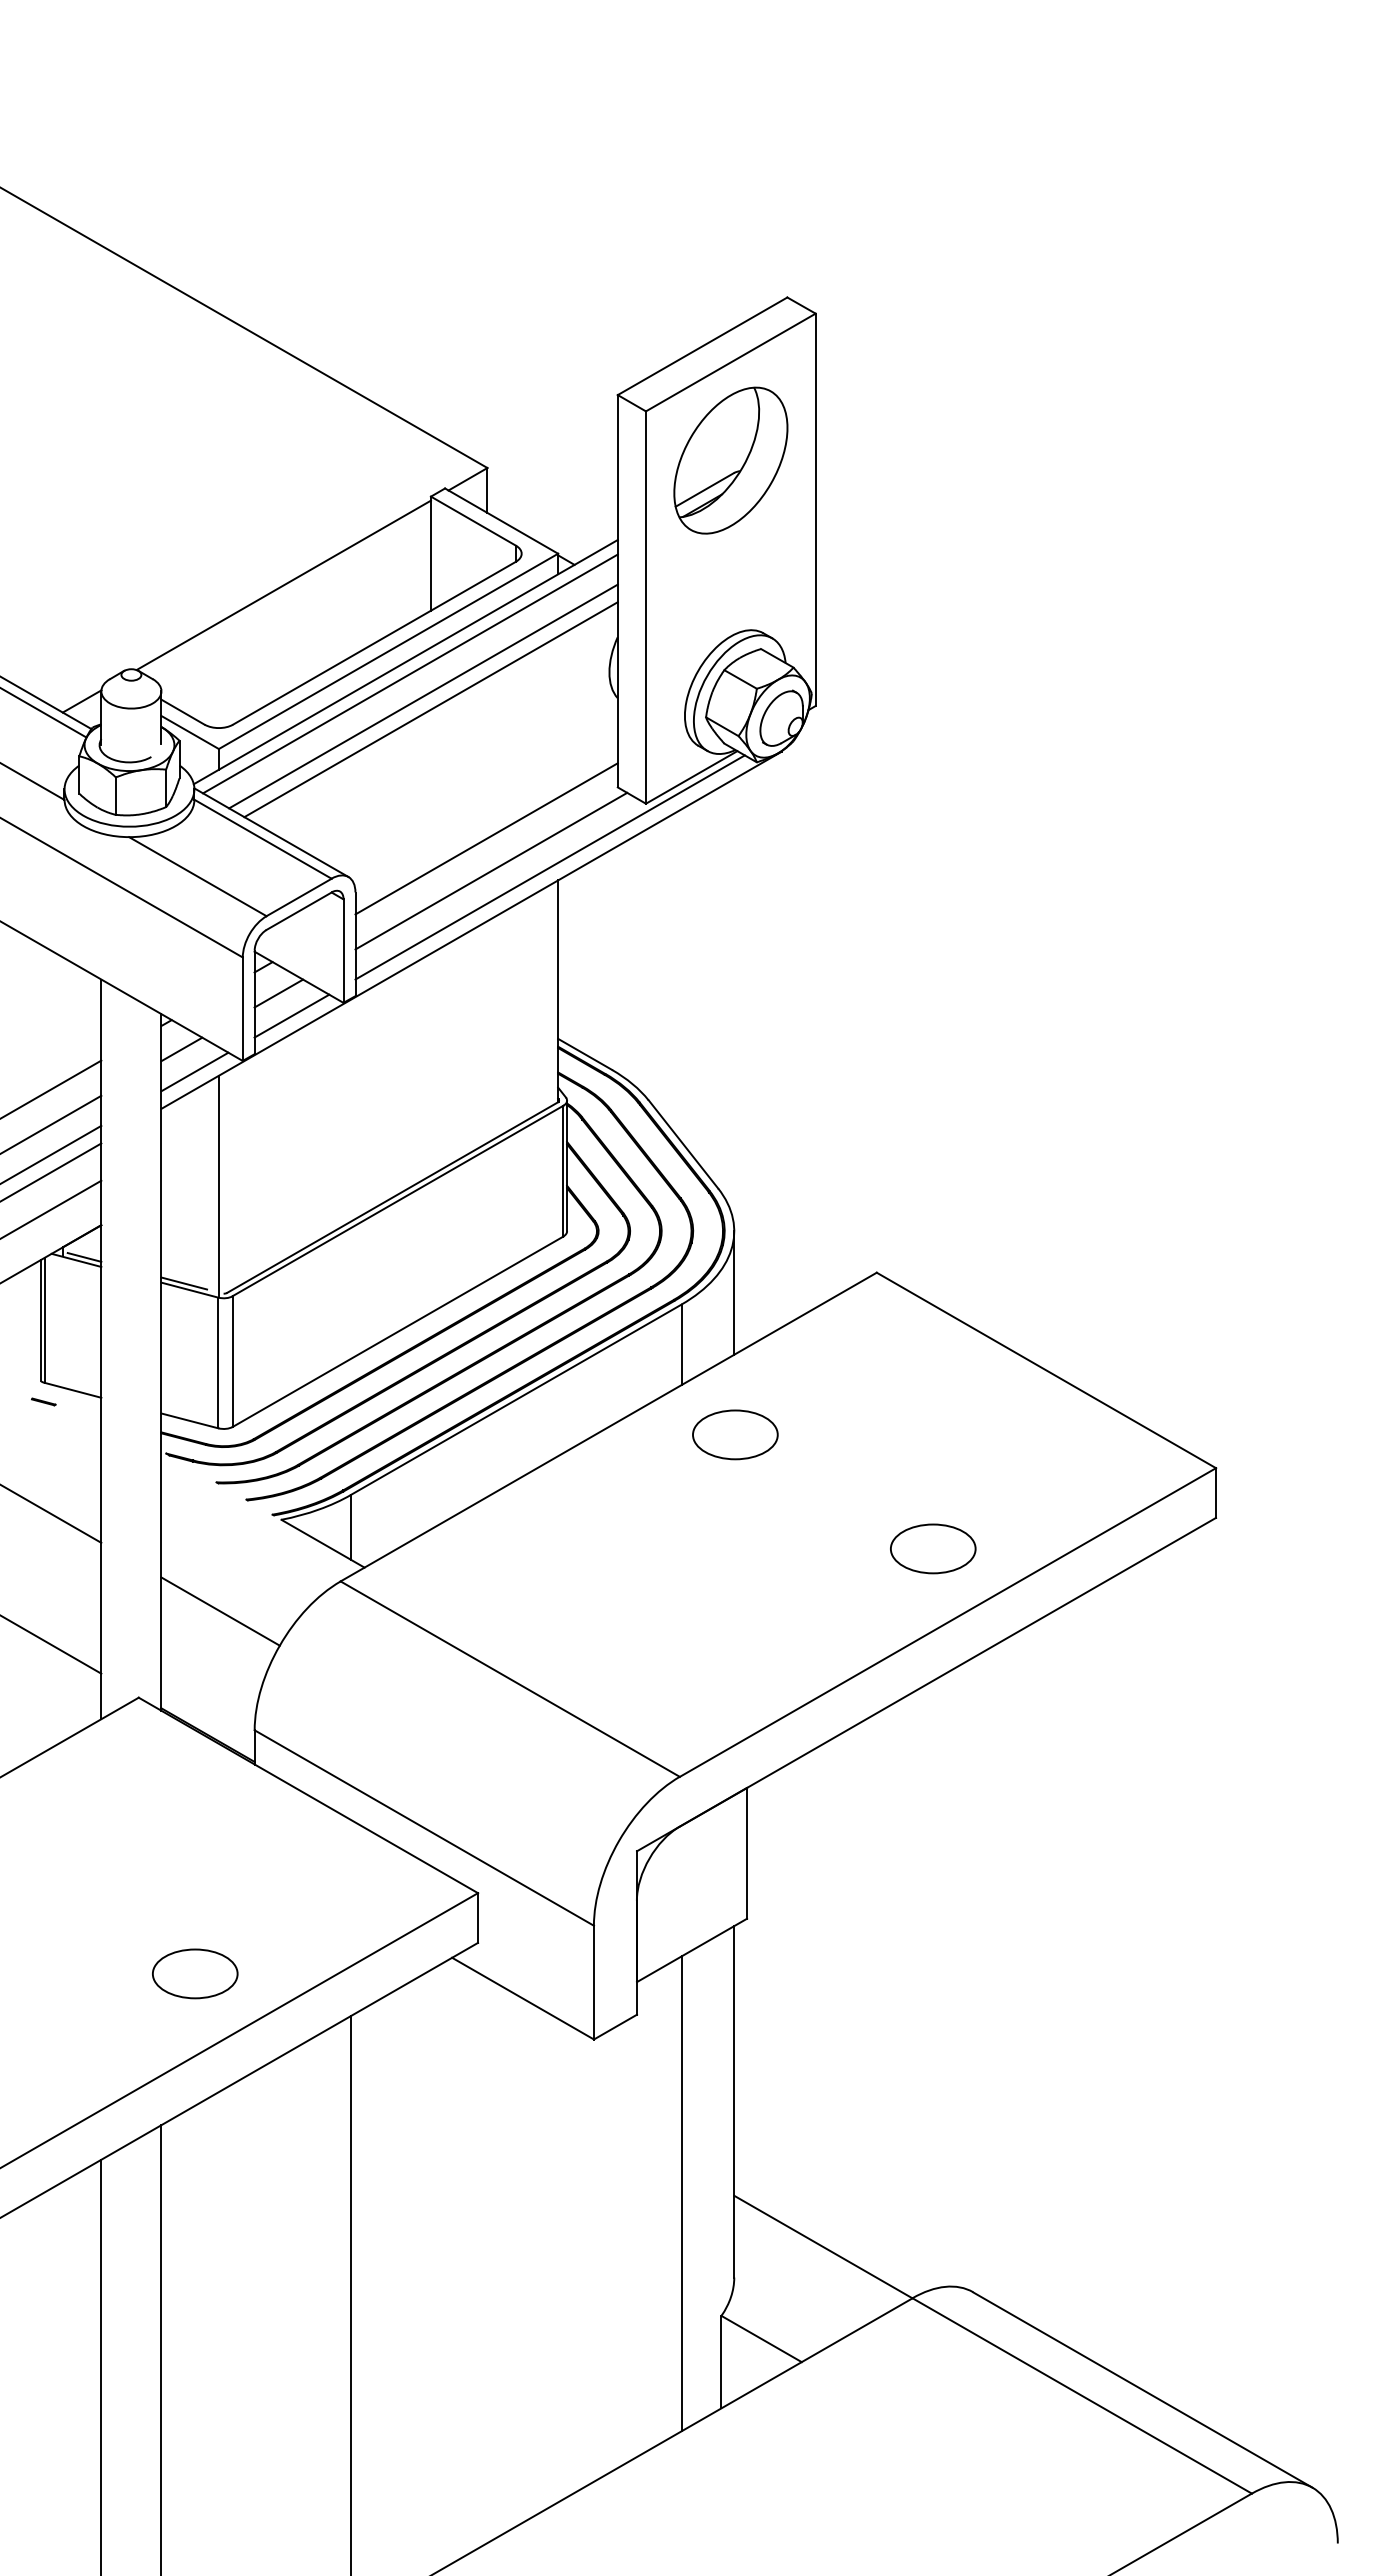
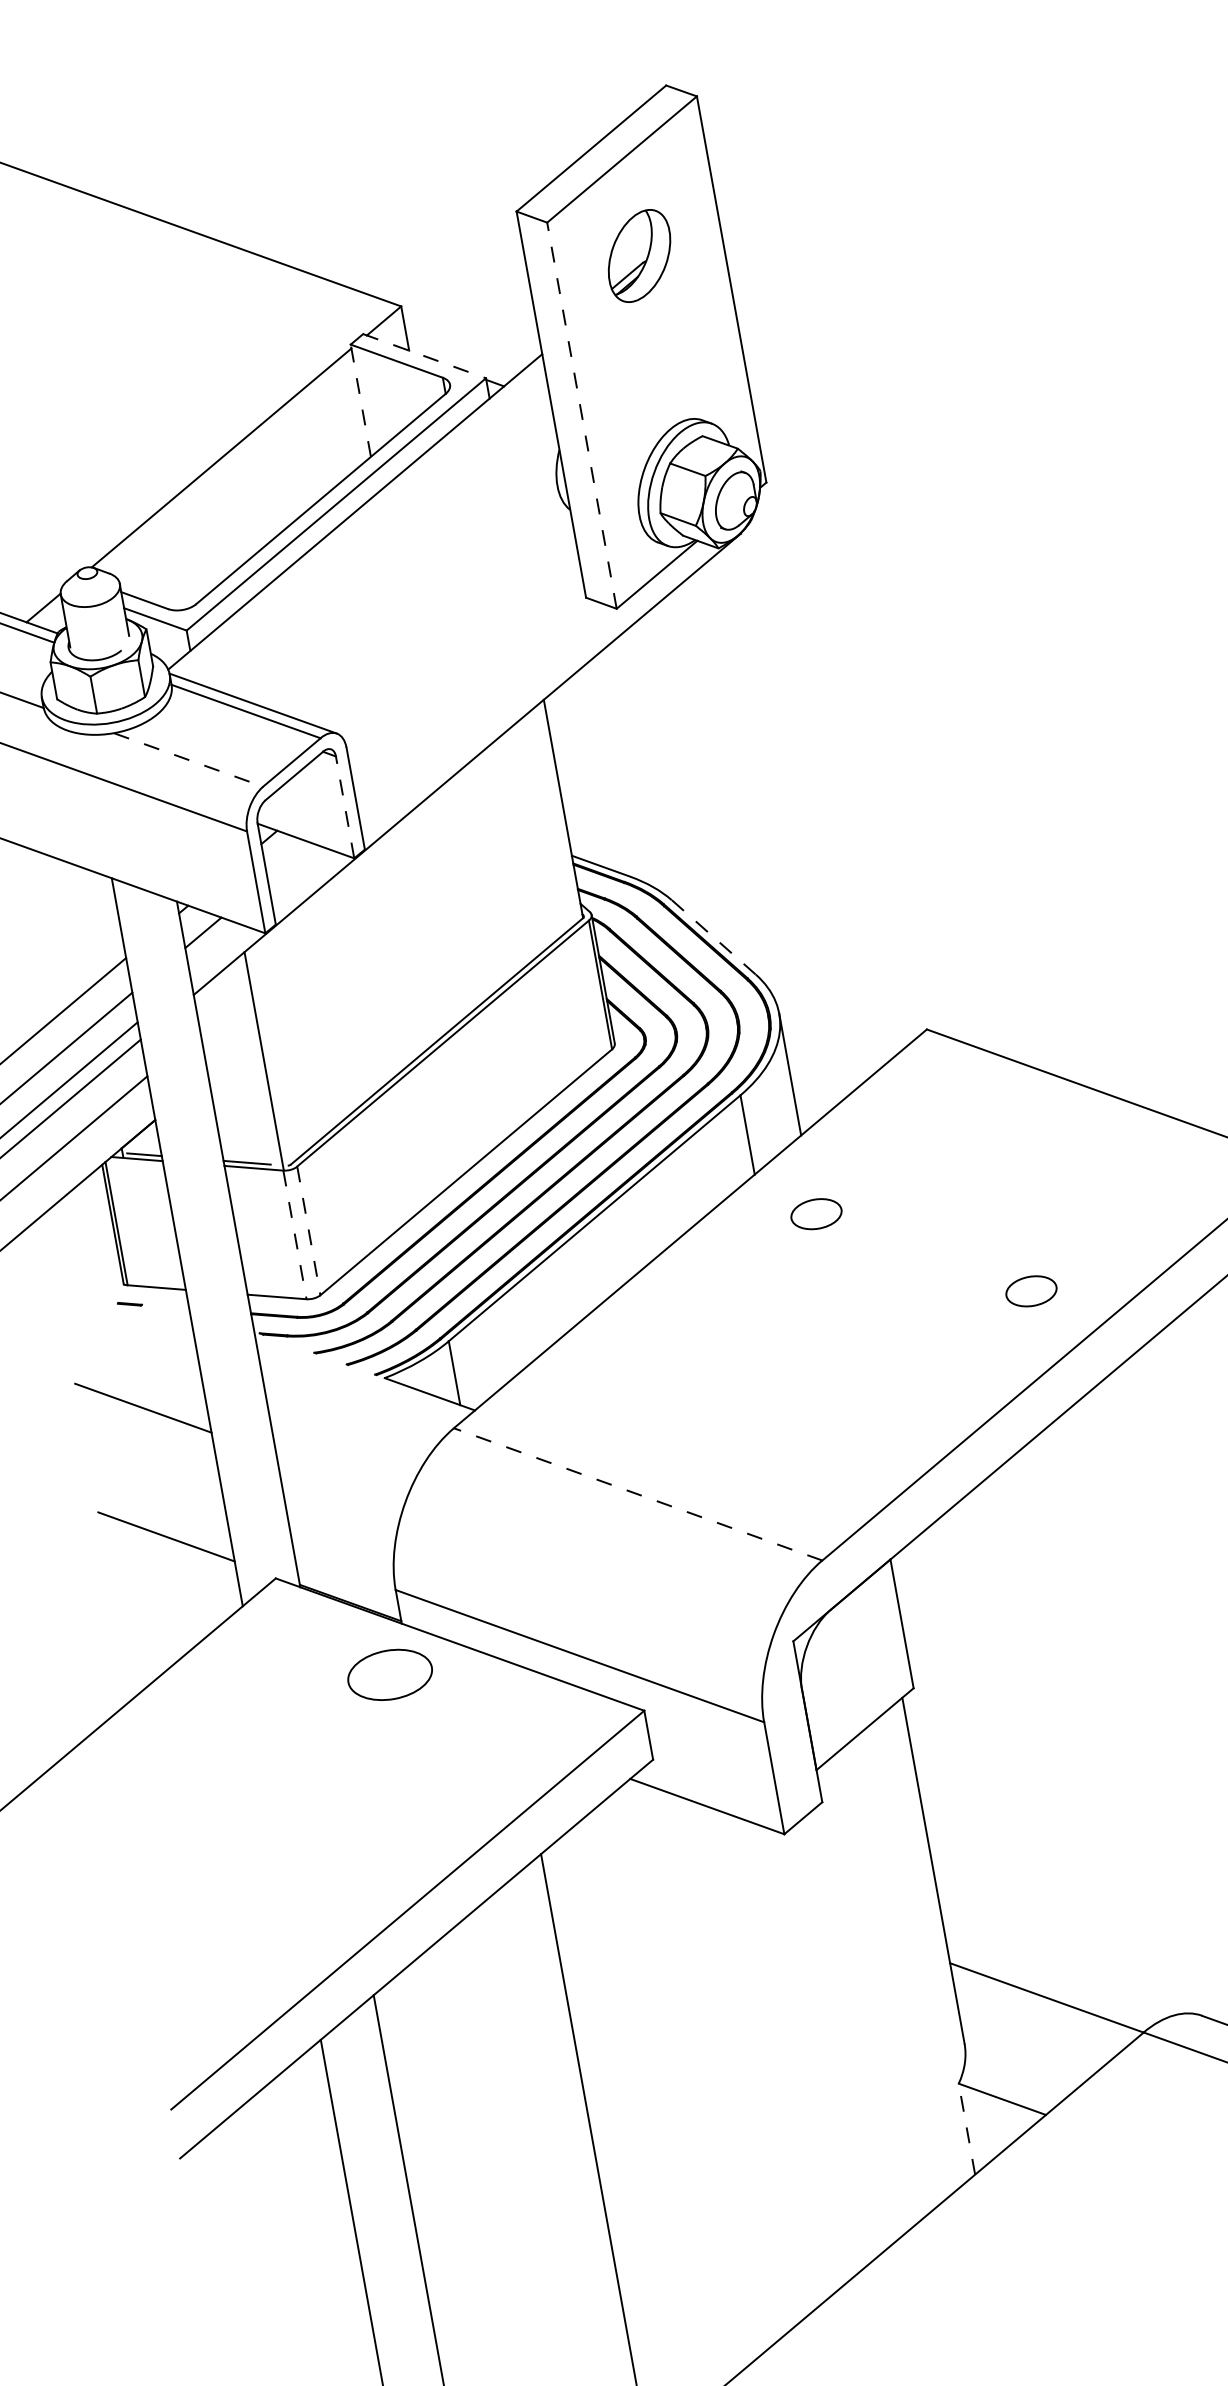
part: (730, 460) -> (639, 256), size x0.6
line: (502, 521) -> (425, 356), solid -> dashed
line: (431, 553) -> (361, 400), solid -> dashed
line: (645, 607) -> (581, 415), solid -> dashed
line: (410, 673) -> (361, 522), removed
line: (423, 696) -> (378, 542), removed
line: (430, 709) -> (387, 554), removed
line: (486, 838) -> (465, 671), removed
line: (549, 867) -> (533, 688), removed
line: (491, 870) -> (476, 701), removed
line: (198, 876) -> (189, 759), solid -> dashed
line: (343, 951) -> (345, 807), solid -> dashed
line: (278, 993) -> (288, 860), removed
line: (291, 1015) -> (305, 879), removed
line: (194, 1071) -> (219, 952), removed
line: (683, 1144) -> (713, 937), solid -> dashed
line: (232, 1361) -> (308, 1230), solid -> dashed
line: (218, 1363) -> (295, 1235), solid -> dashed
part: (735, 1434) -> (816, 1213), size x0.6
part: (933, 1548) -> (1031, 1290), size x0.6
line: (220, 1611) -> (340, 1479), removed
line: (510, 1679) -> (638, 1494), solid -> dashed
part: (195, 1973) -> (390, 1674), moved
line: (681, 2193) -> (897, 1970), removed
line: (721, 2361) -> (966, 2128), solid -> dashed

